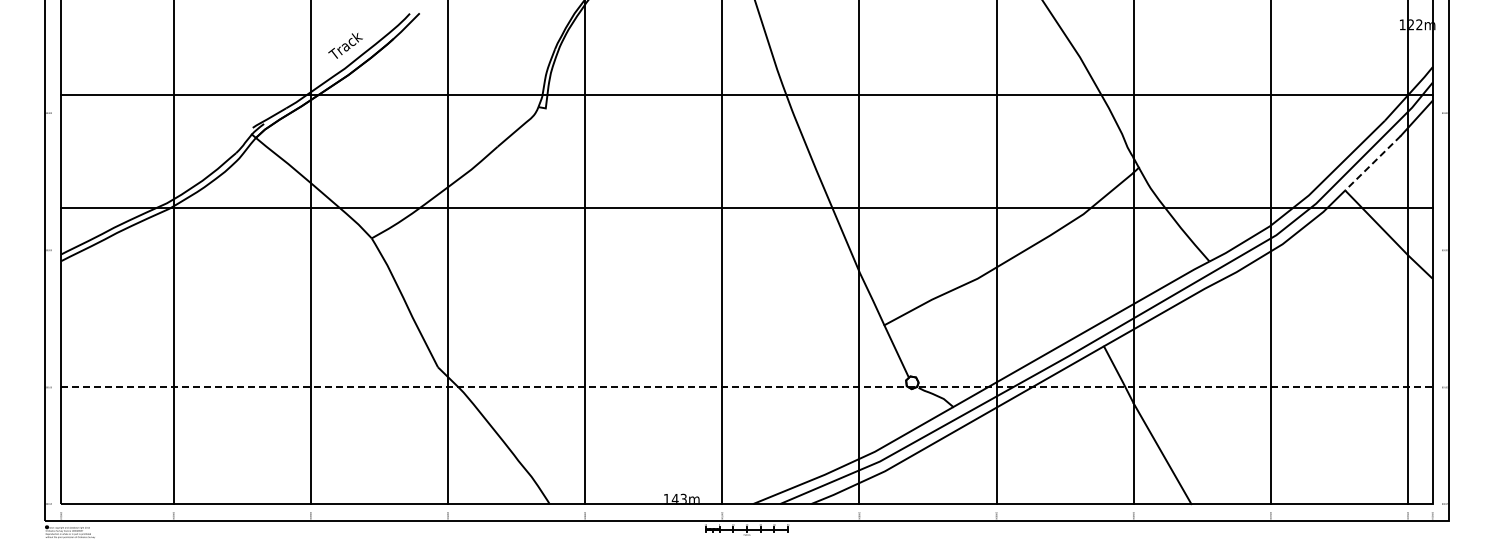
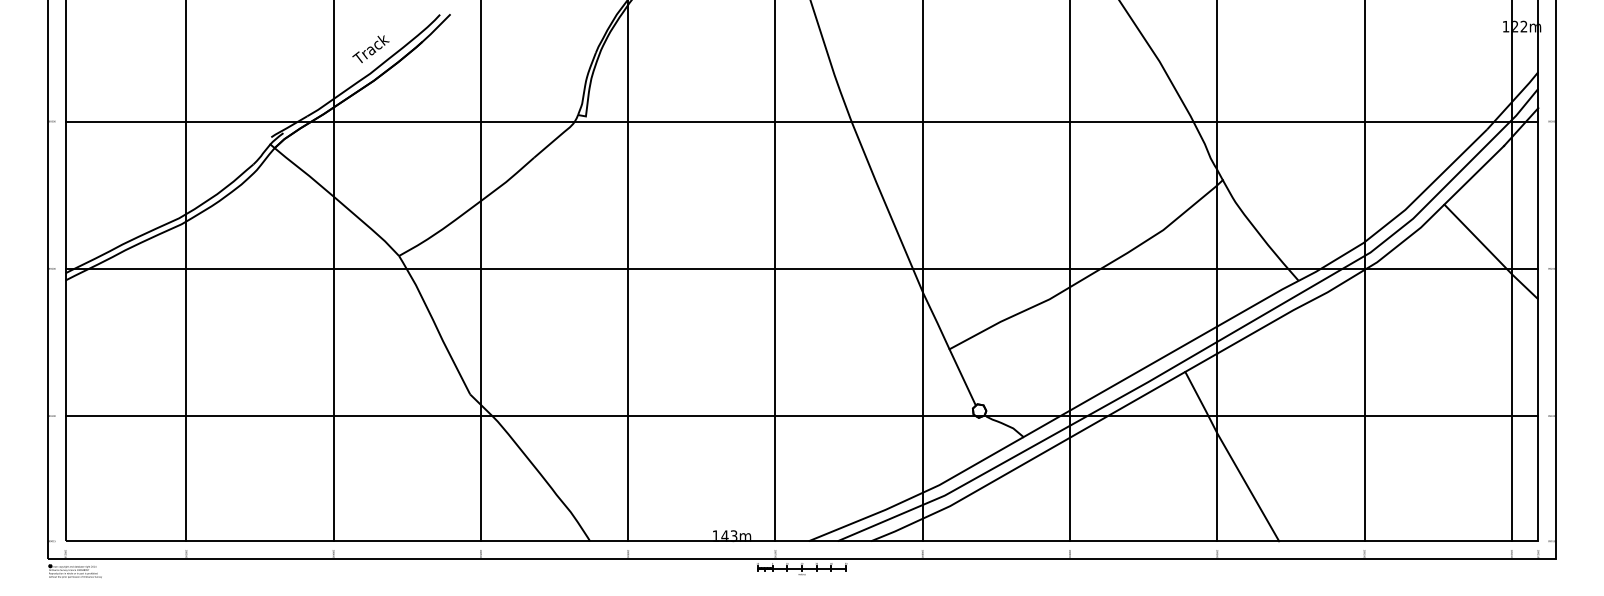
line: (746, 95) -> (801, 121), moved
line: (1373, 163) -> (1474, 175), dashed -> solid
line: (746, 208) -> (801, 269), moved
line: (746, 387) -> (801, 416), dashed -> solid

